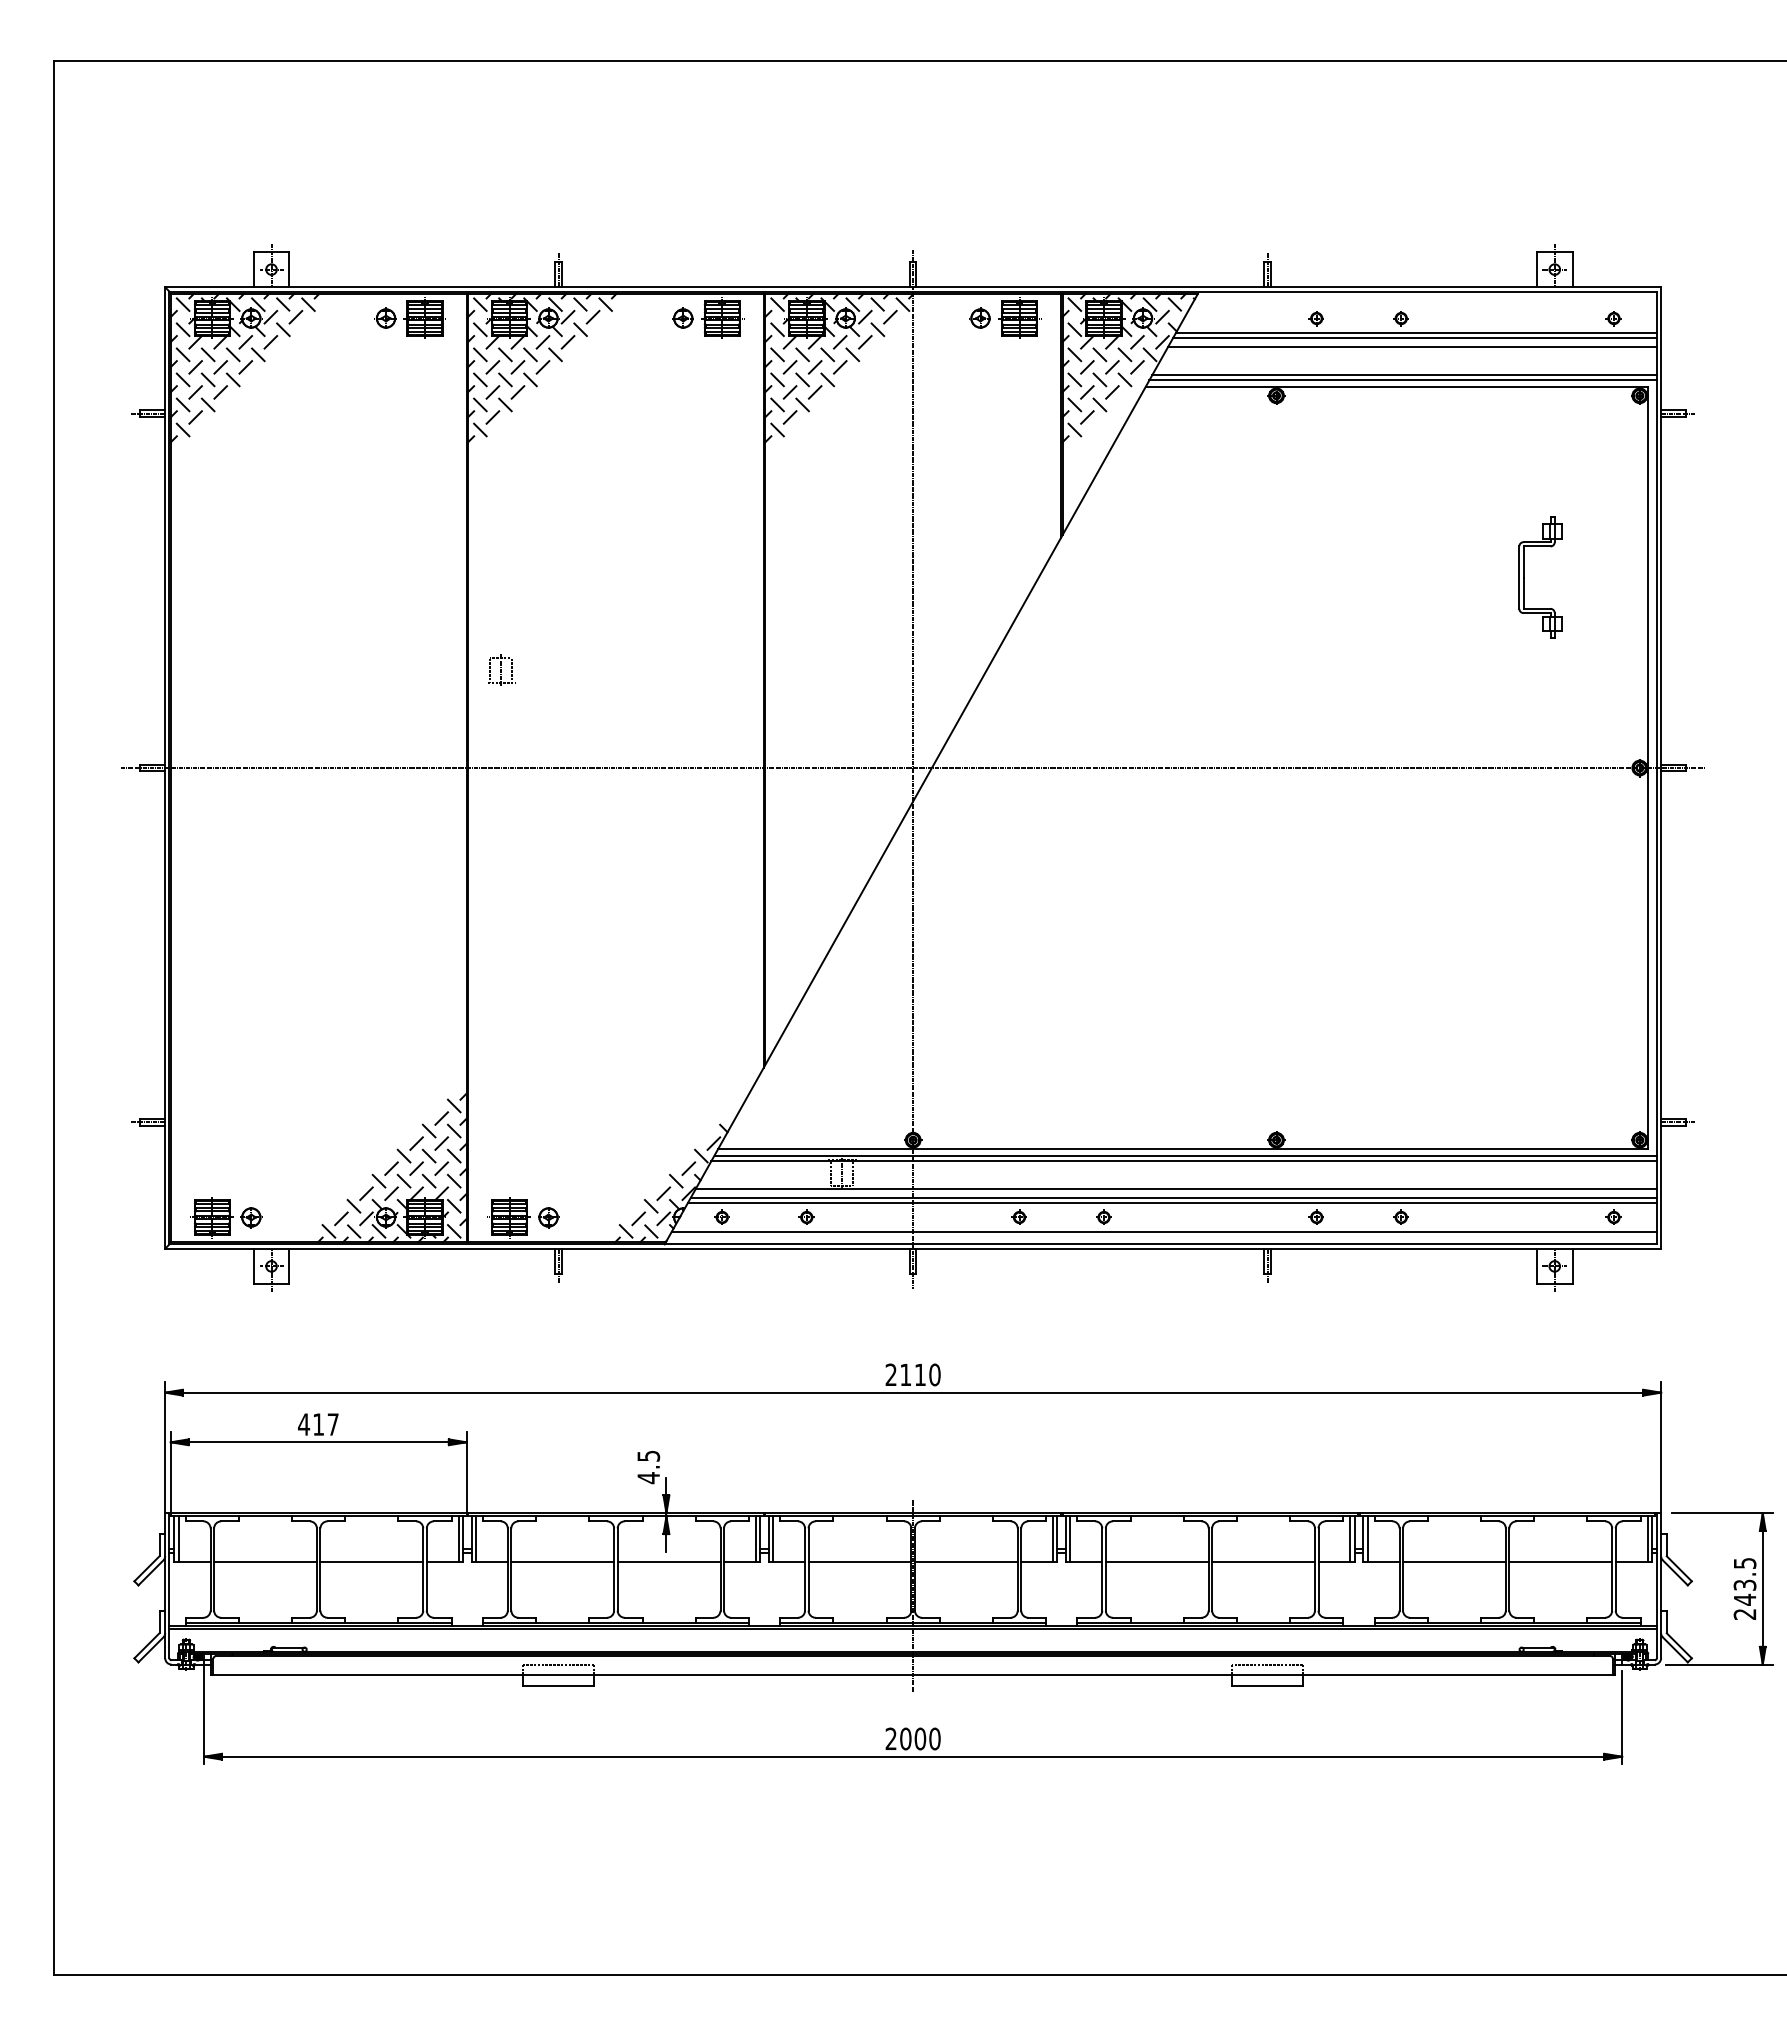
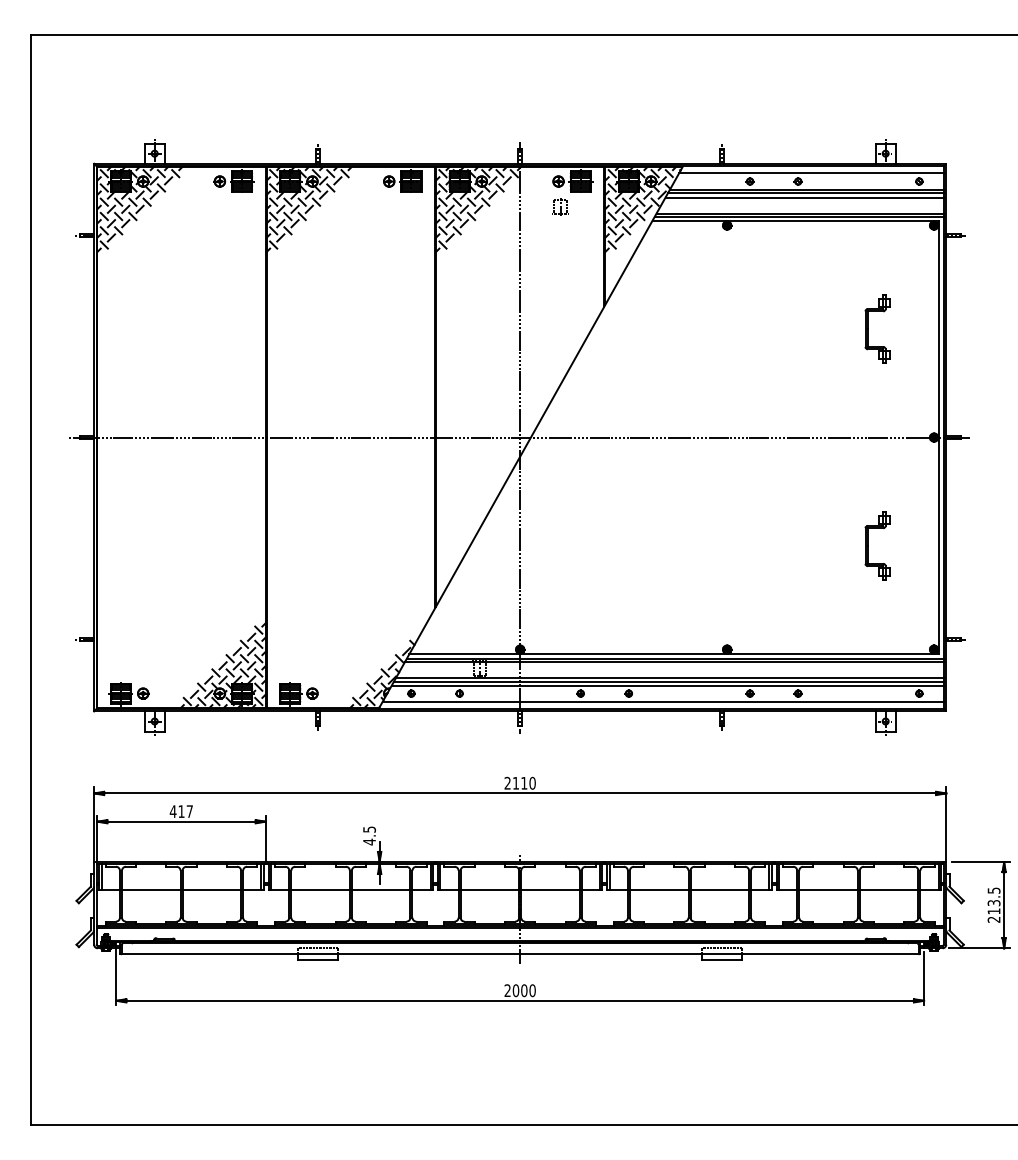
line: (1424, 304) -> (811, 173), added
part: (501, 669) -> (560, 206), moved
part: (1524, 957) -> (868, 545), added
text: (1744, 1599) -> (993, 911), 243.5 -> 213.5

